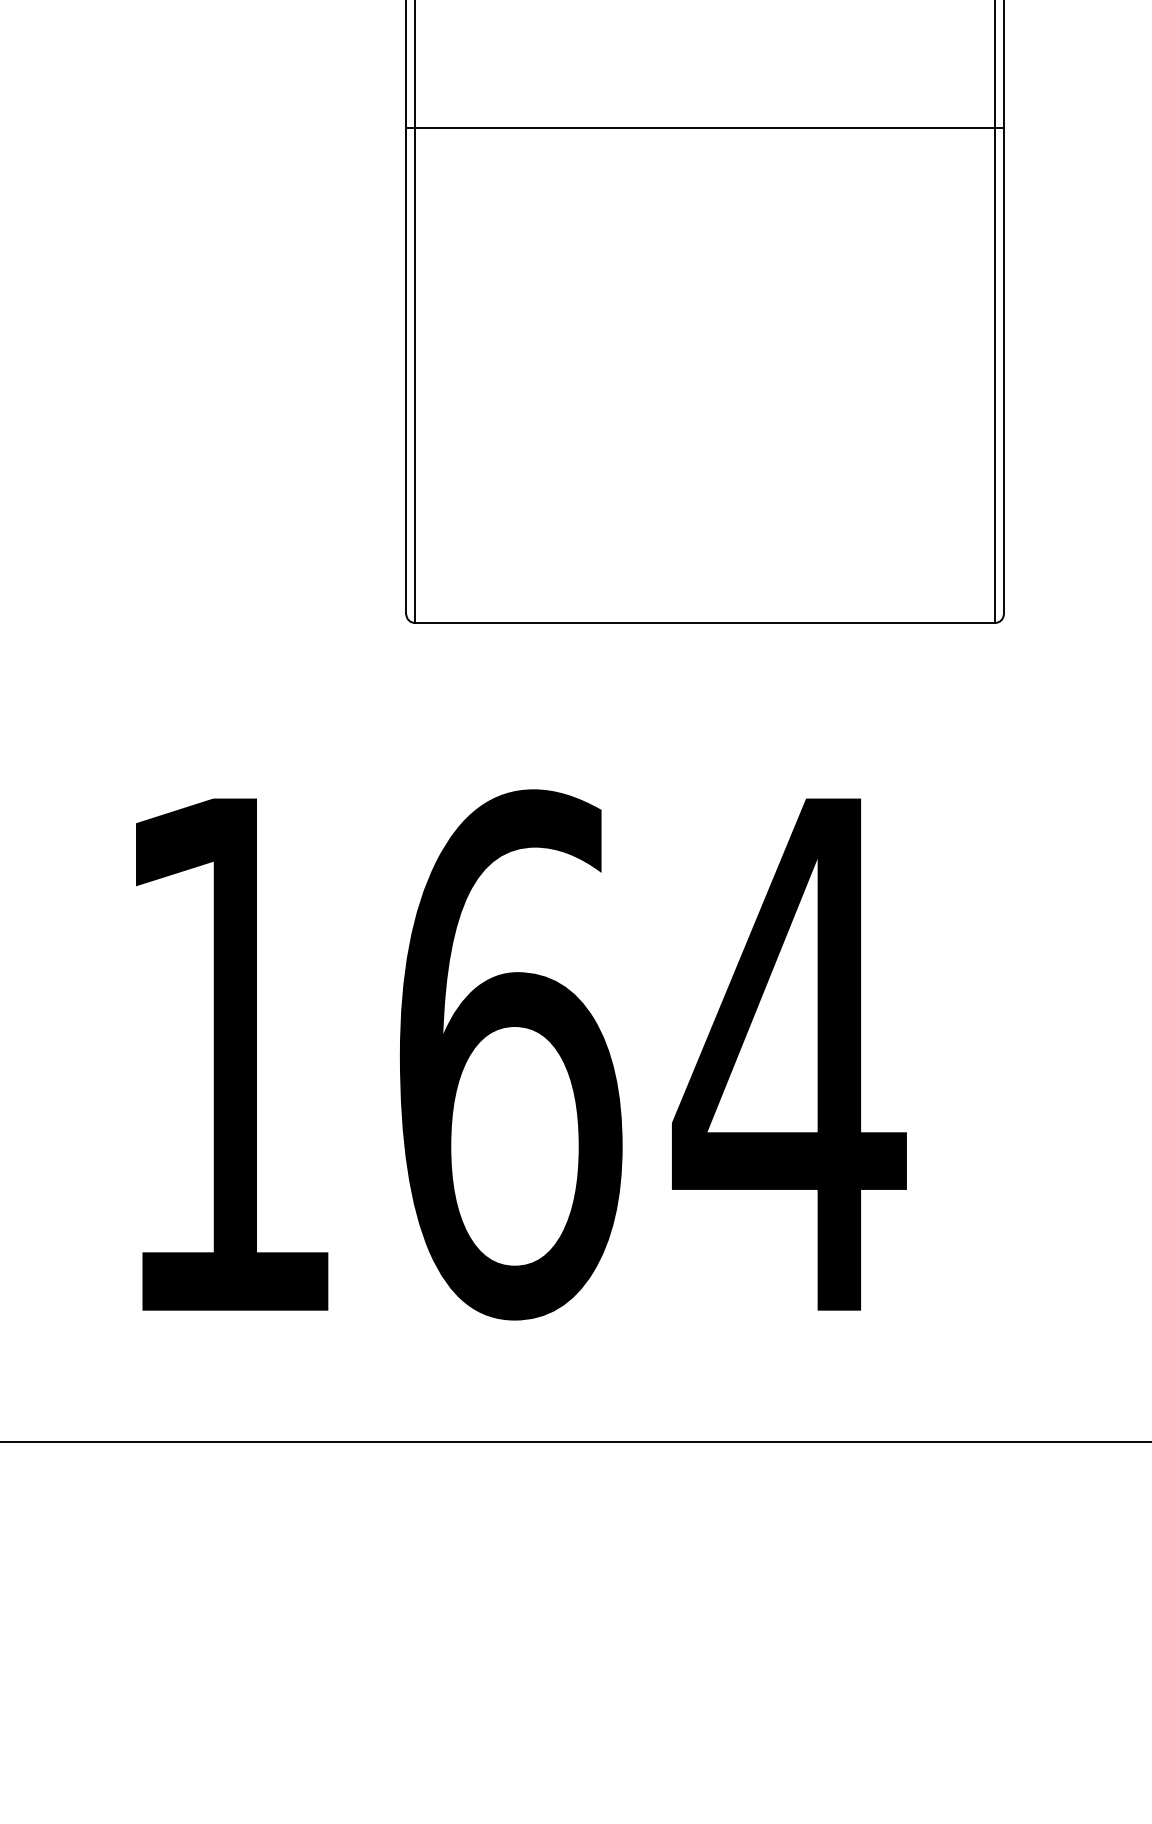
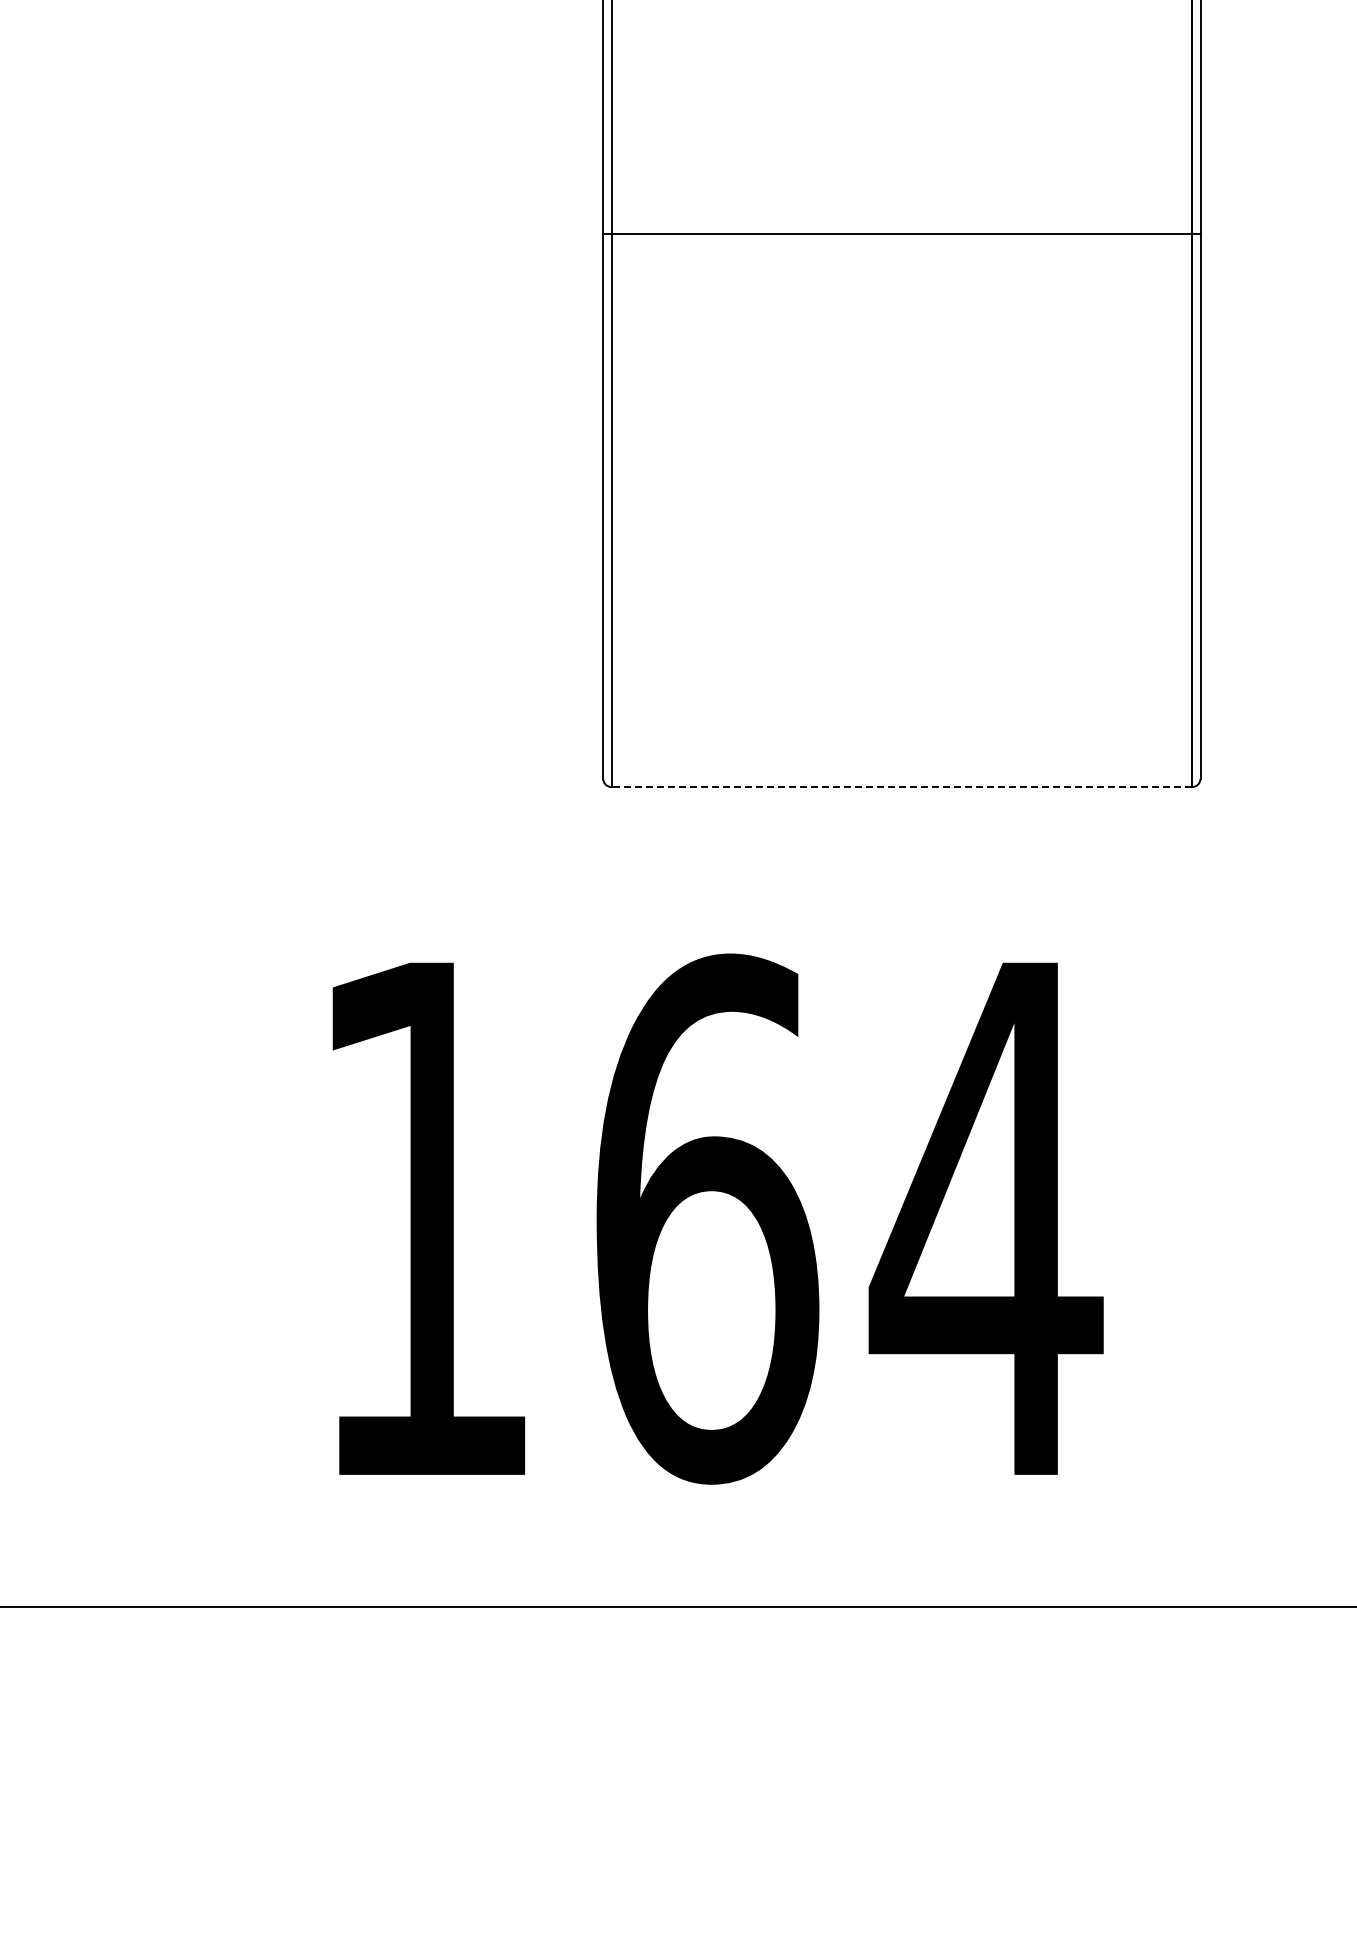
line: (704, 128) -> (901, 234), moved
line: (704, 623) -> (901, 787), solid -> dashed

